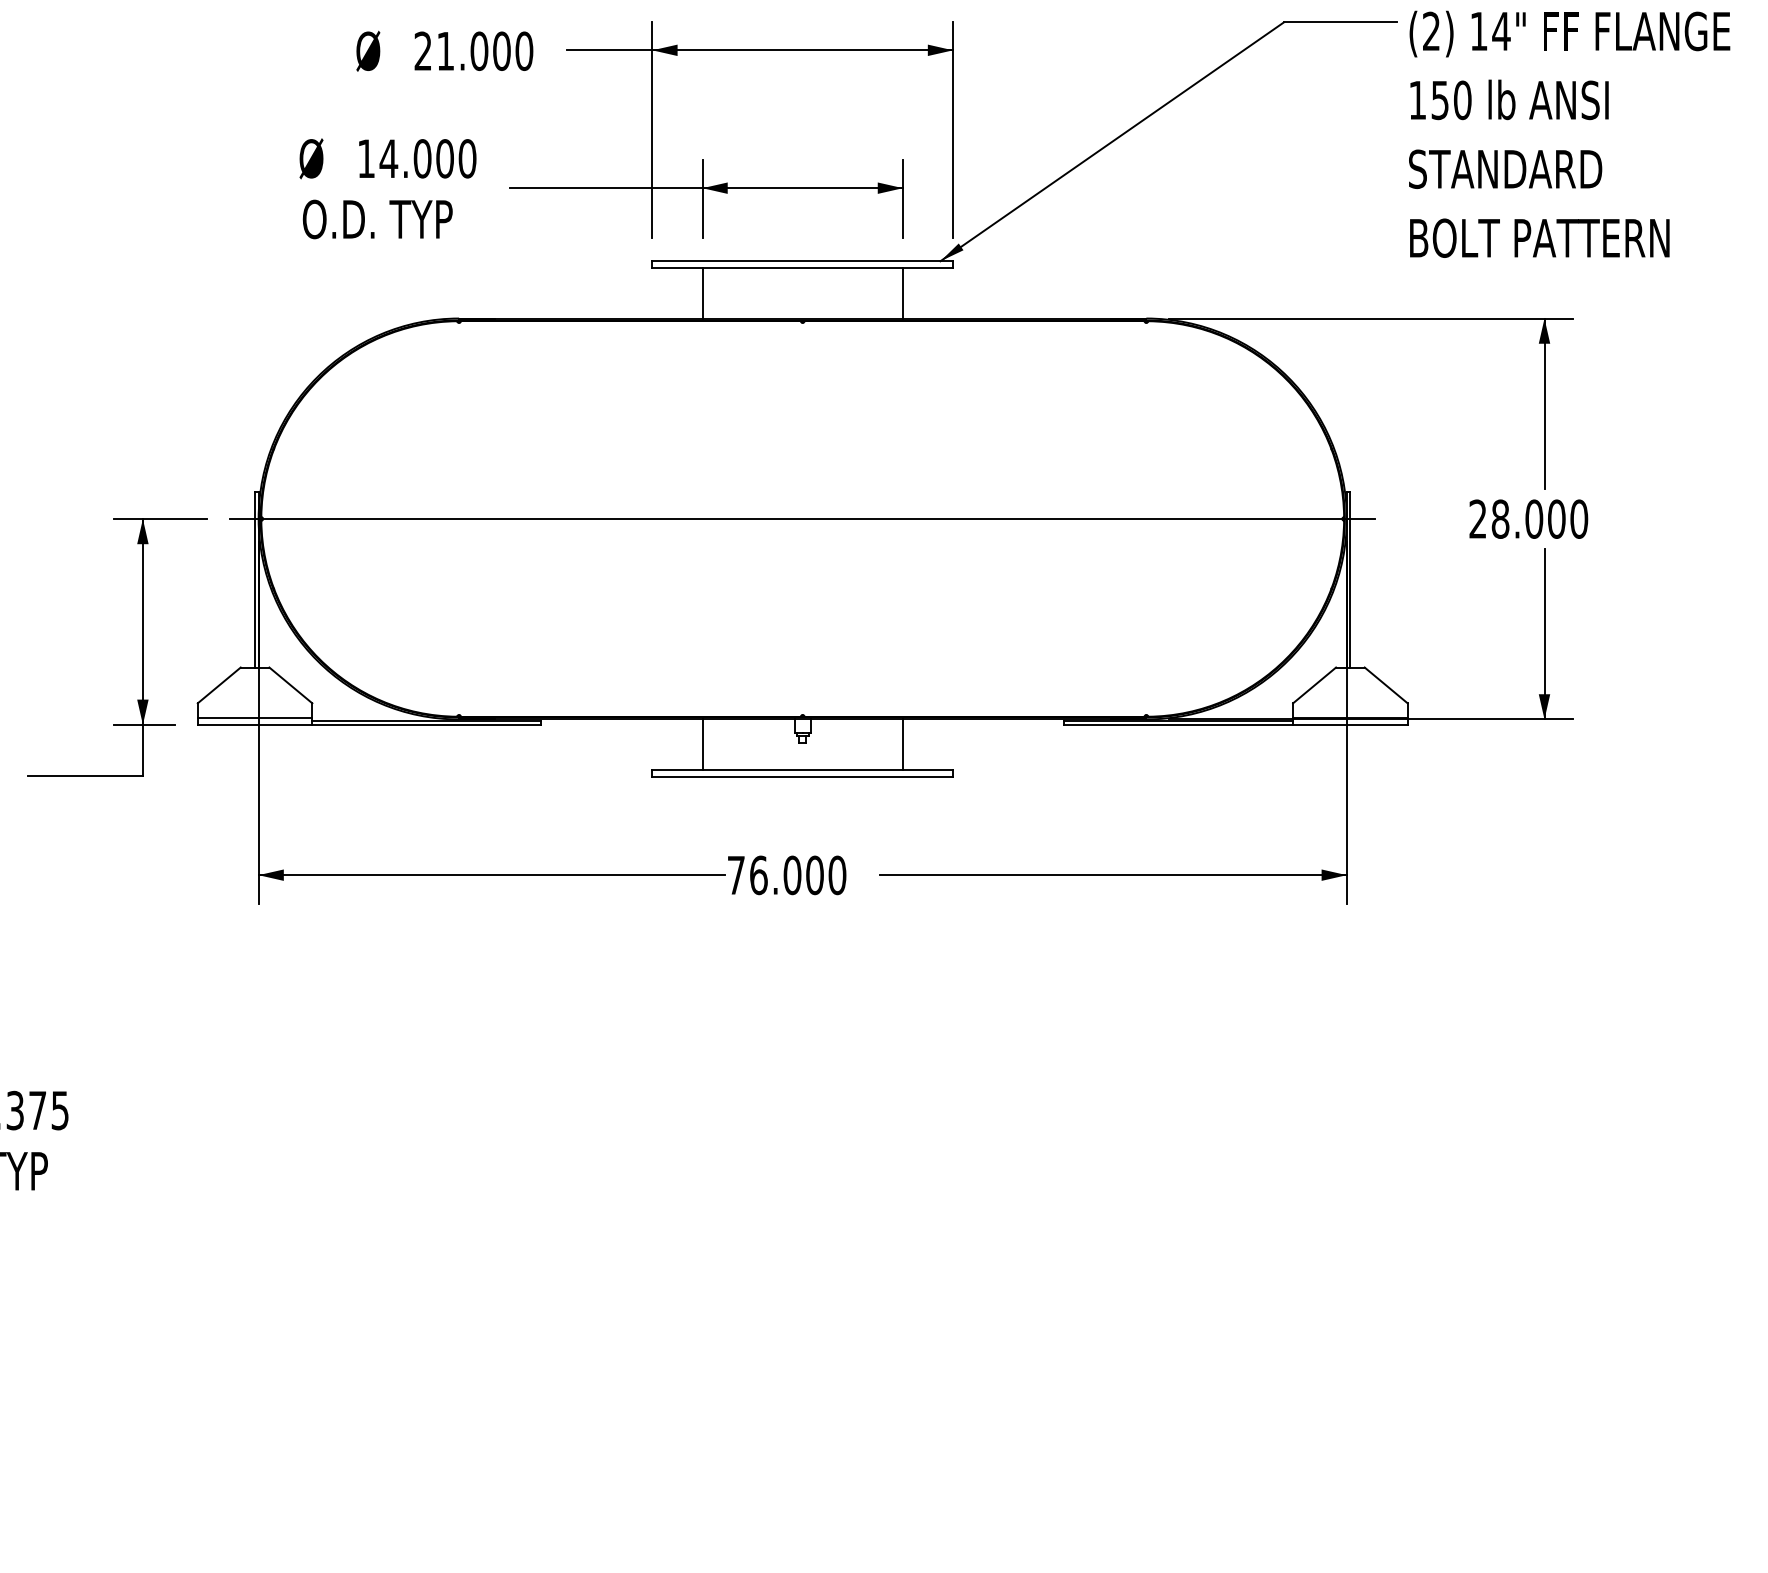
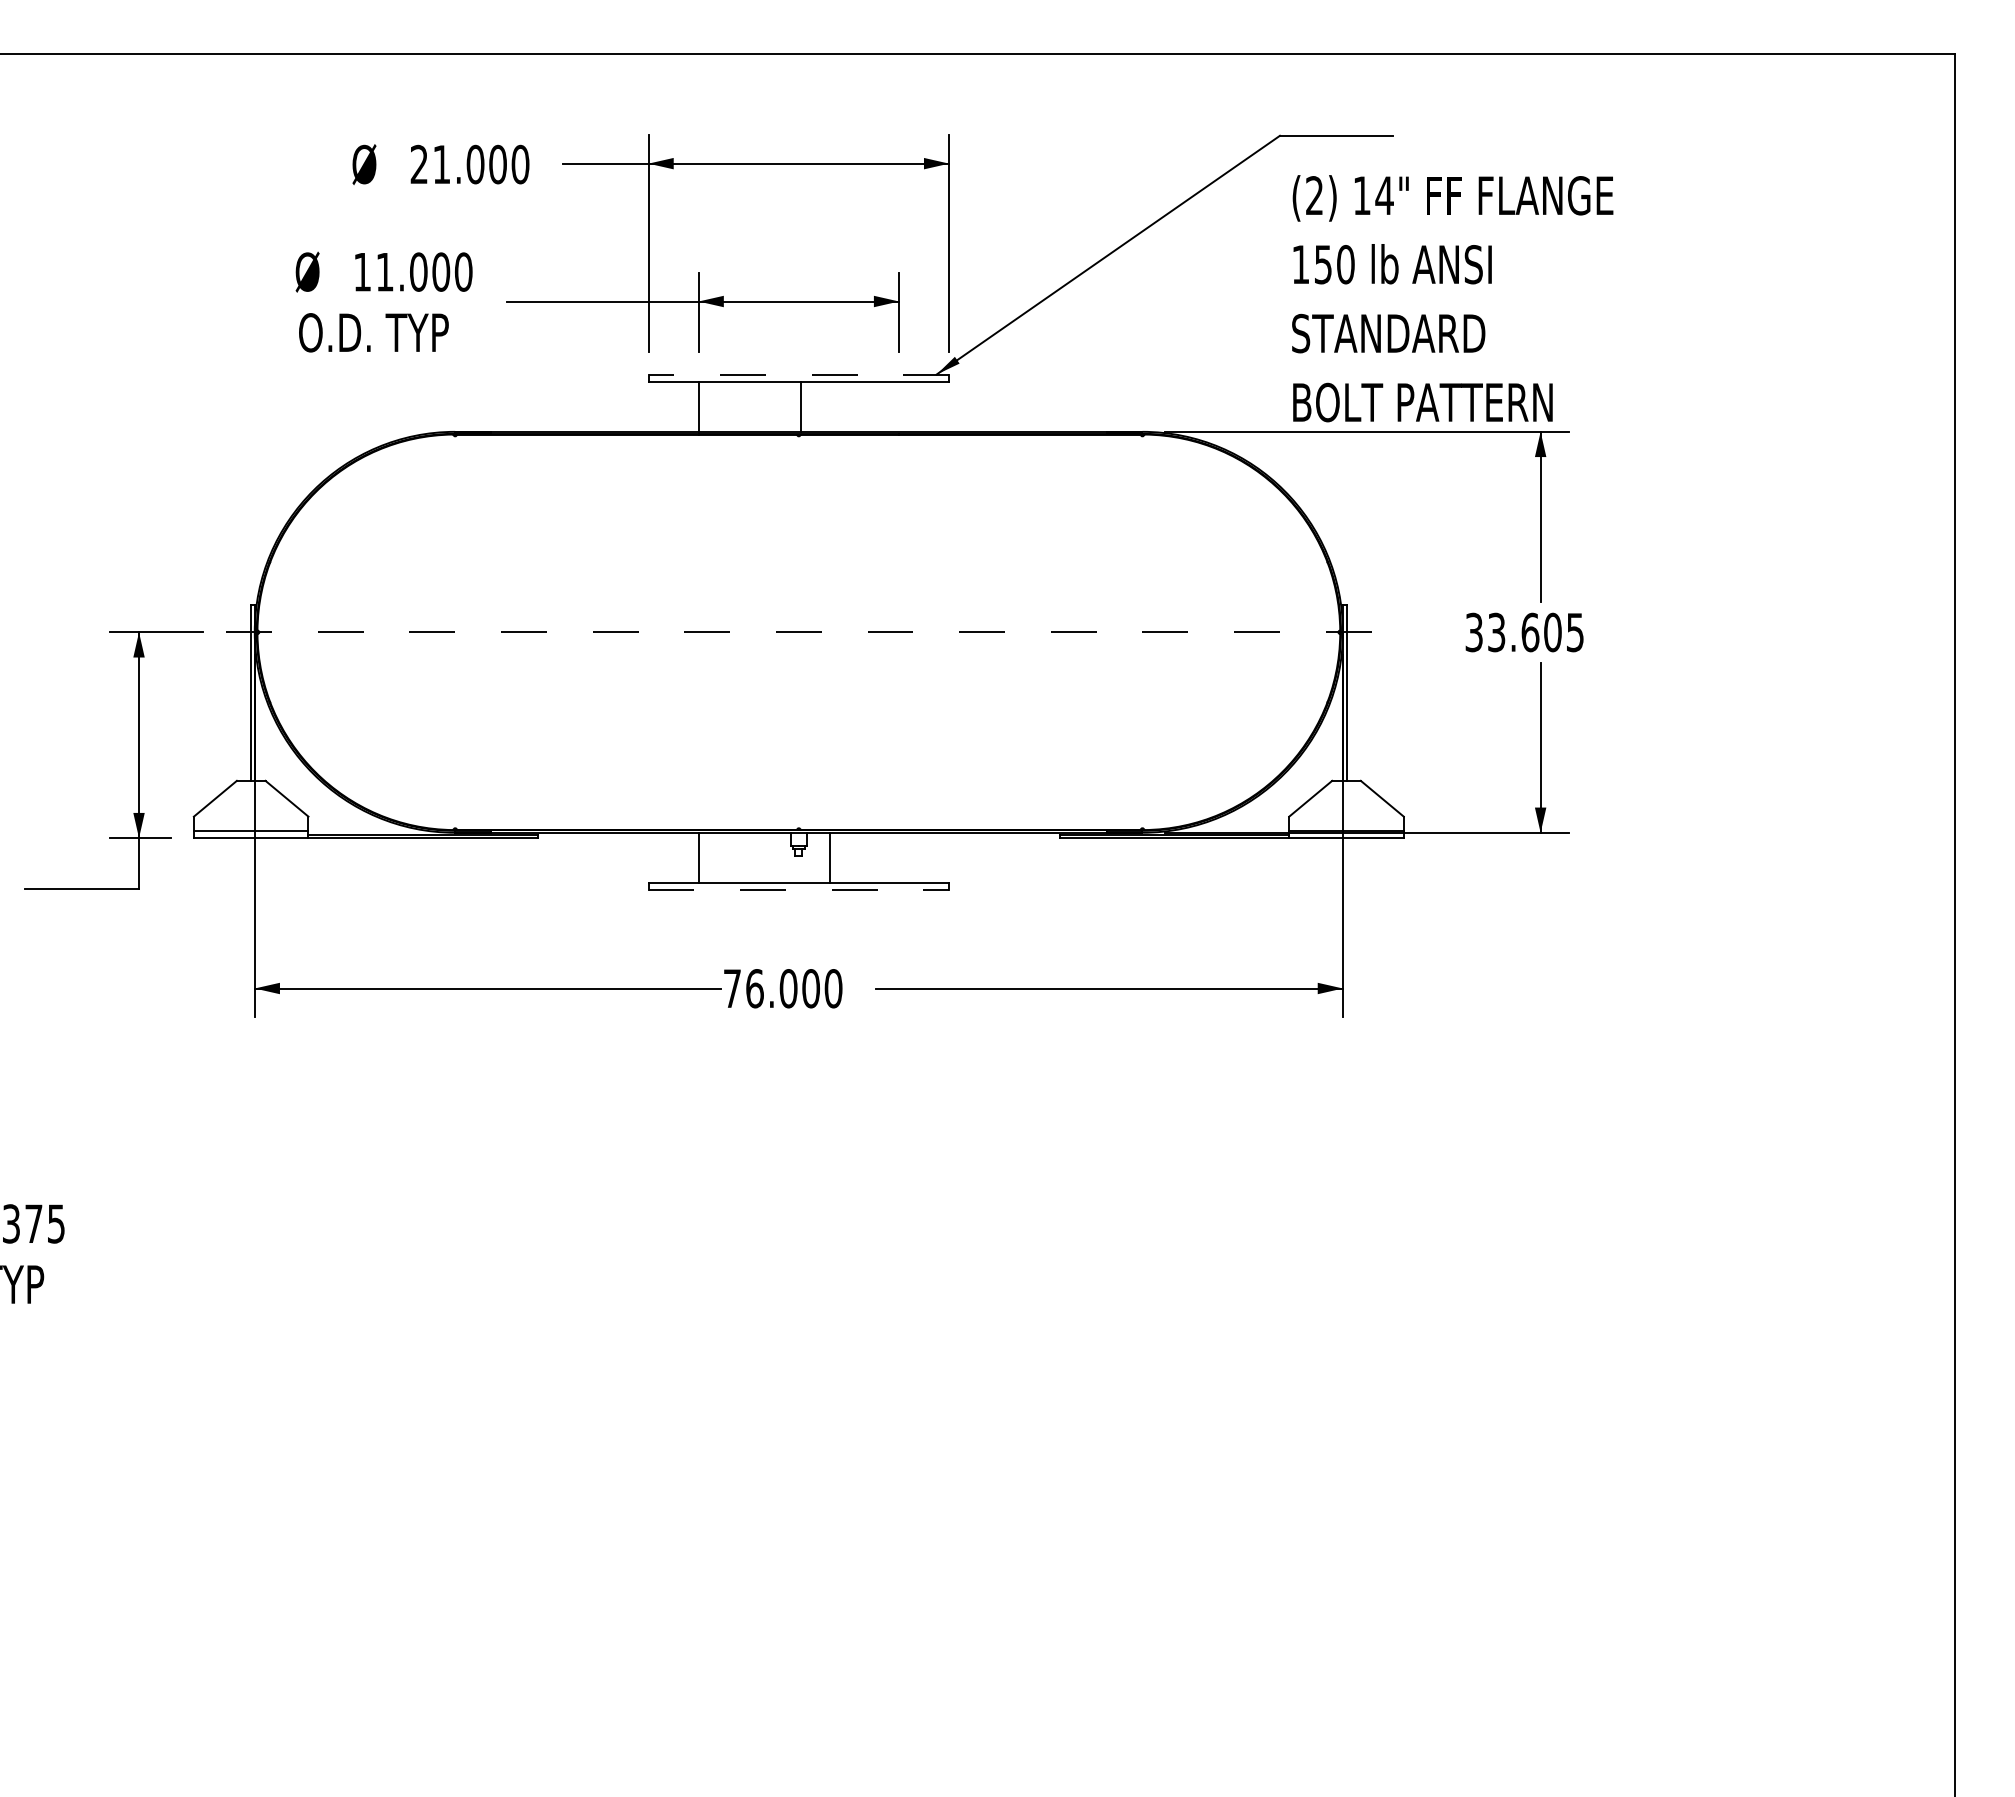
text: (1569, 134) -> (1452, 298), moved
text: (388, 159) -> (384, 272), 14.000 -> 11.000
line: (802, 261) -> (798, 374), solid -> dashed
line: (903, 293) -> (801, 406), moved
line: (802, 519) -> (798, 632), solid -> dashed
text: (1528, 519) -> (1524, 632), 28.000 -> 33.605
line: (903, 744) -> (830, 857), moved
line: (803, 777) -> (799, 890), solid -> dashed

